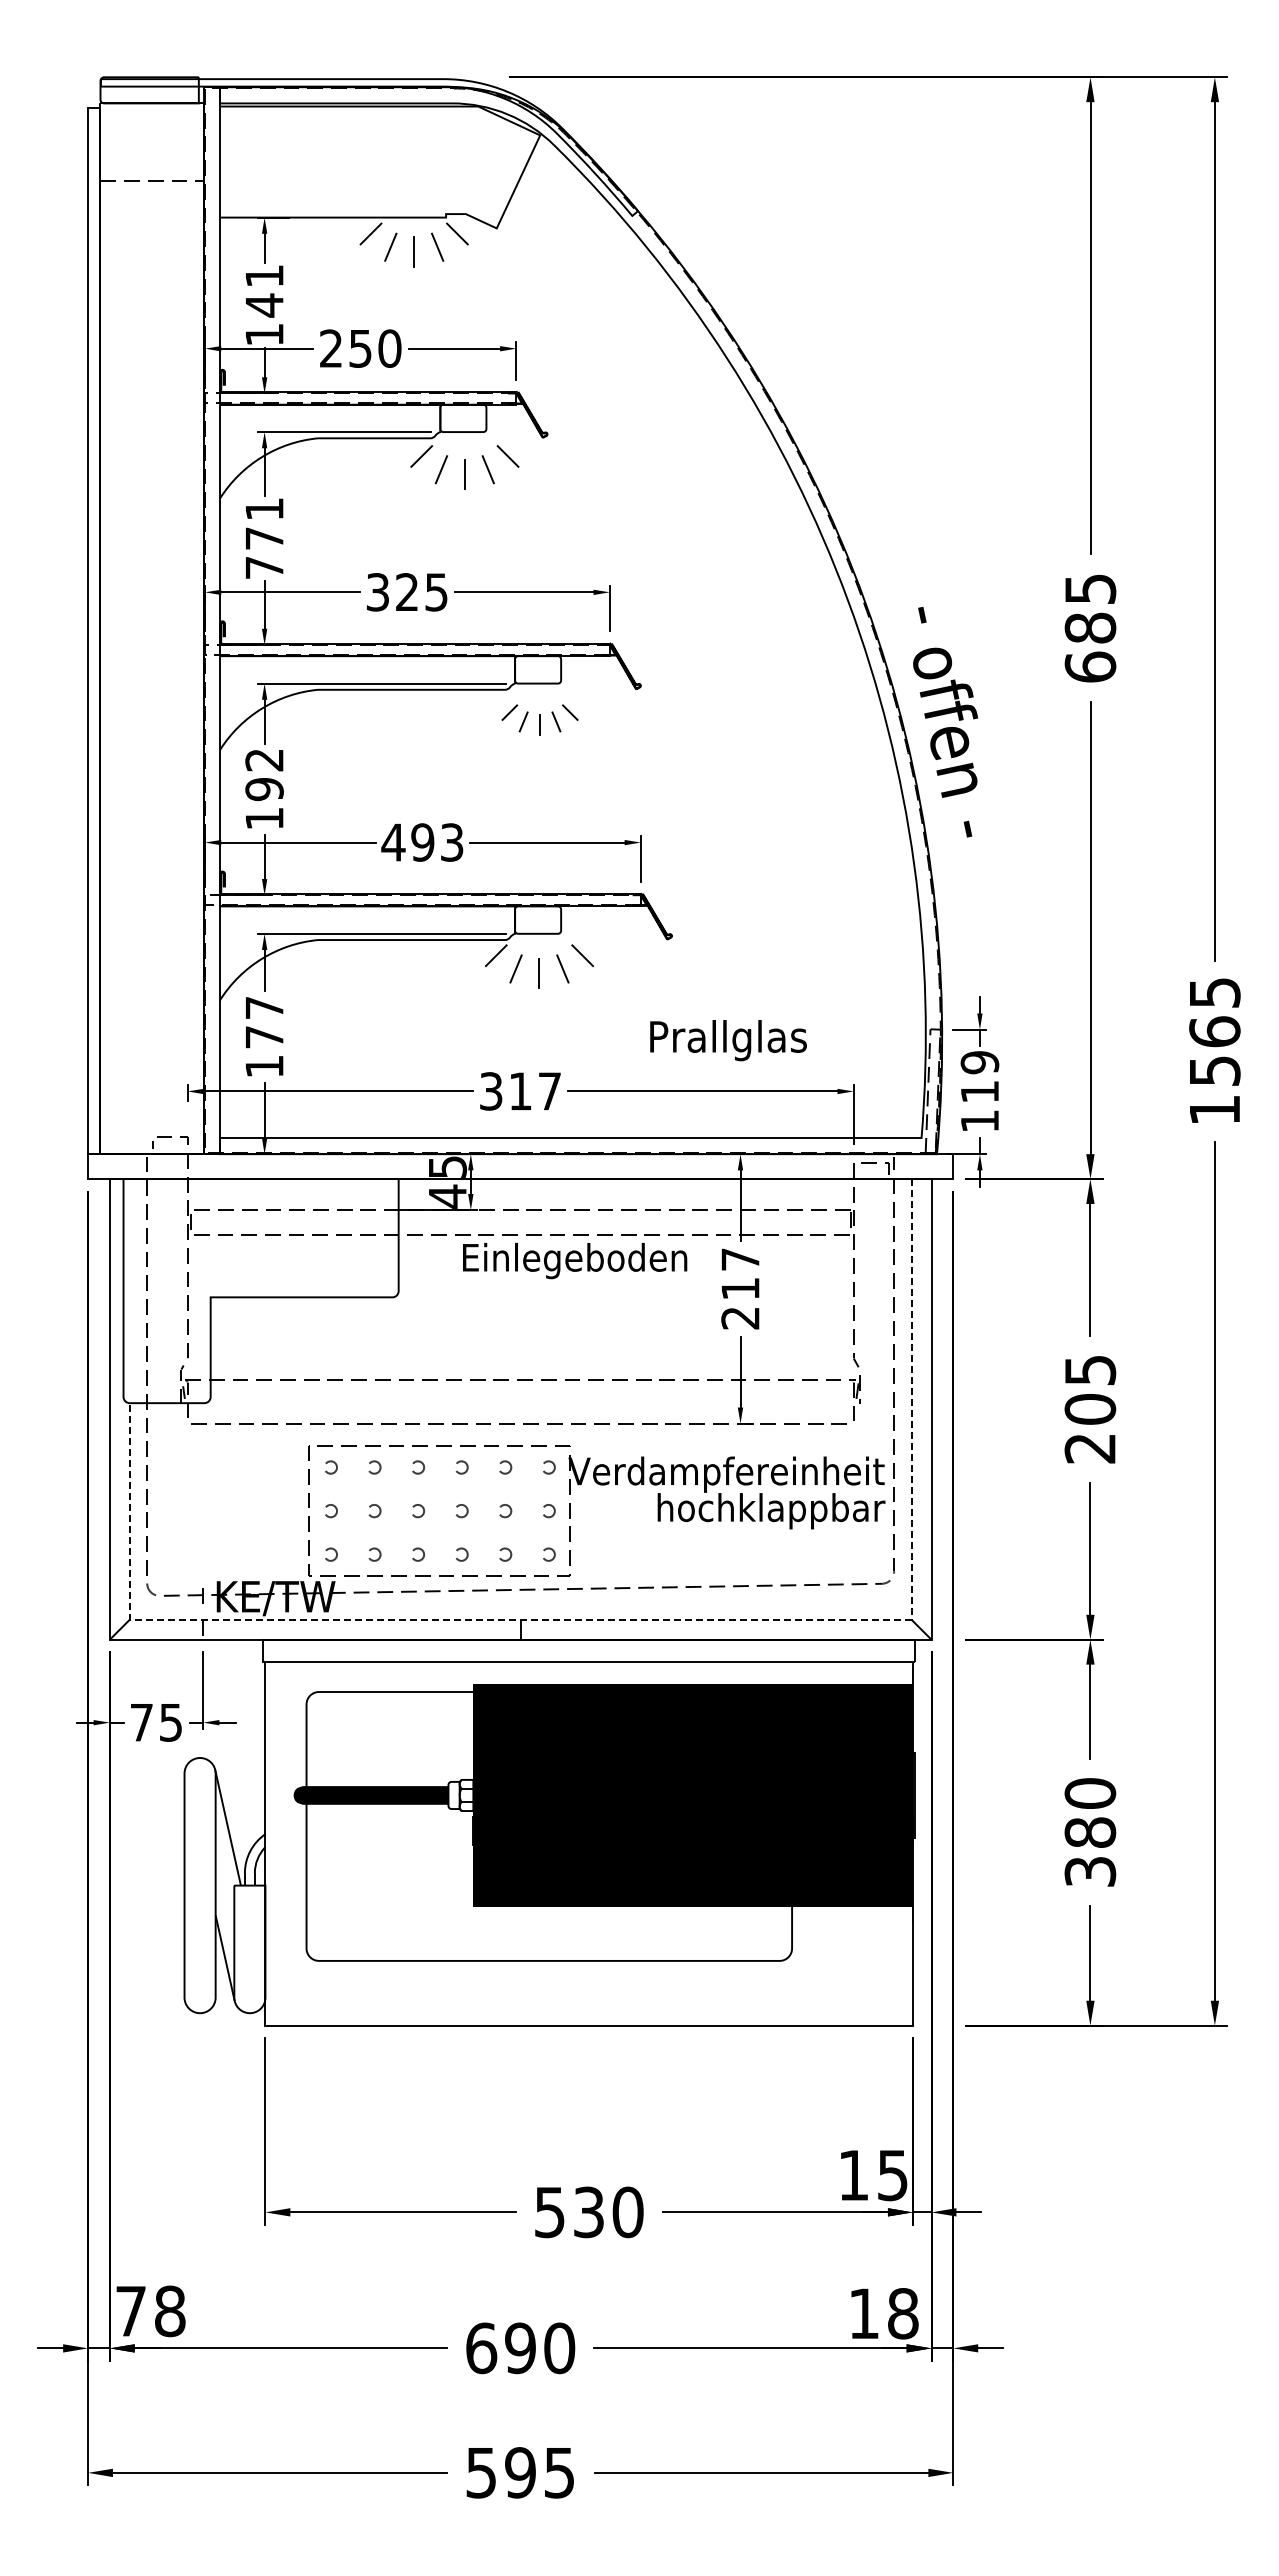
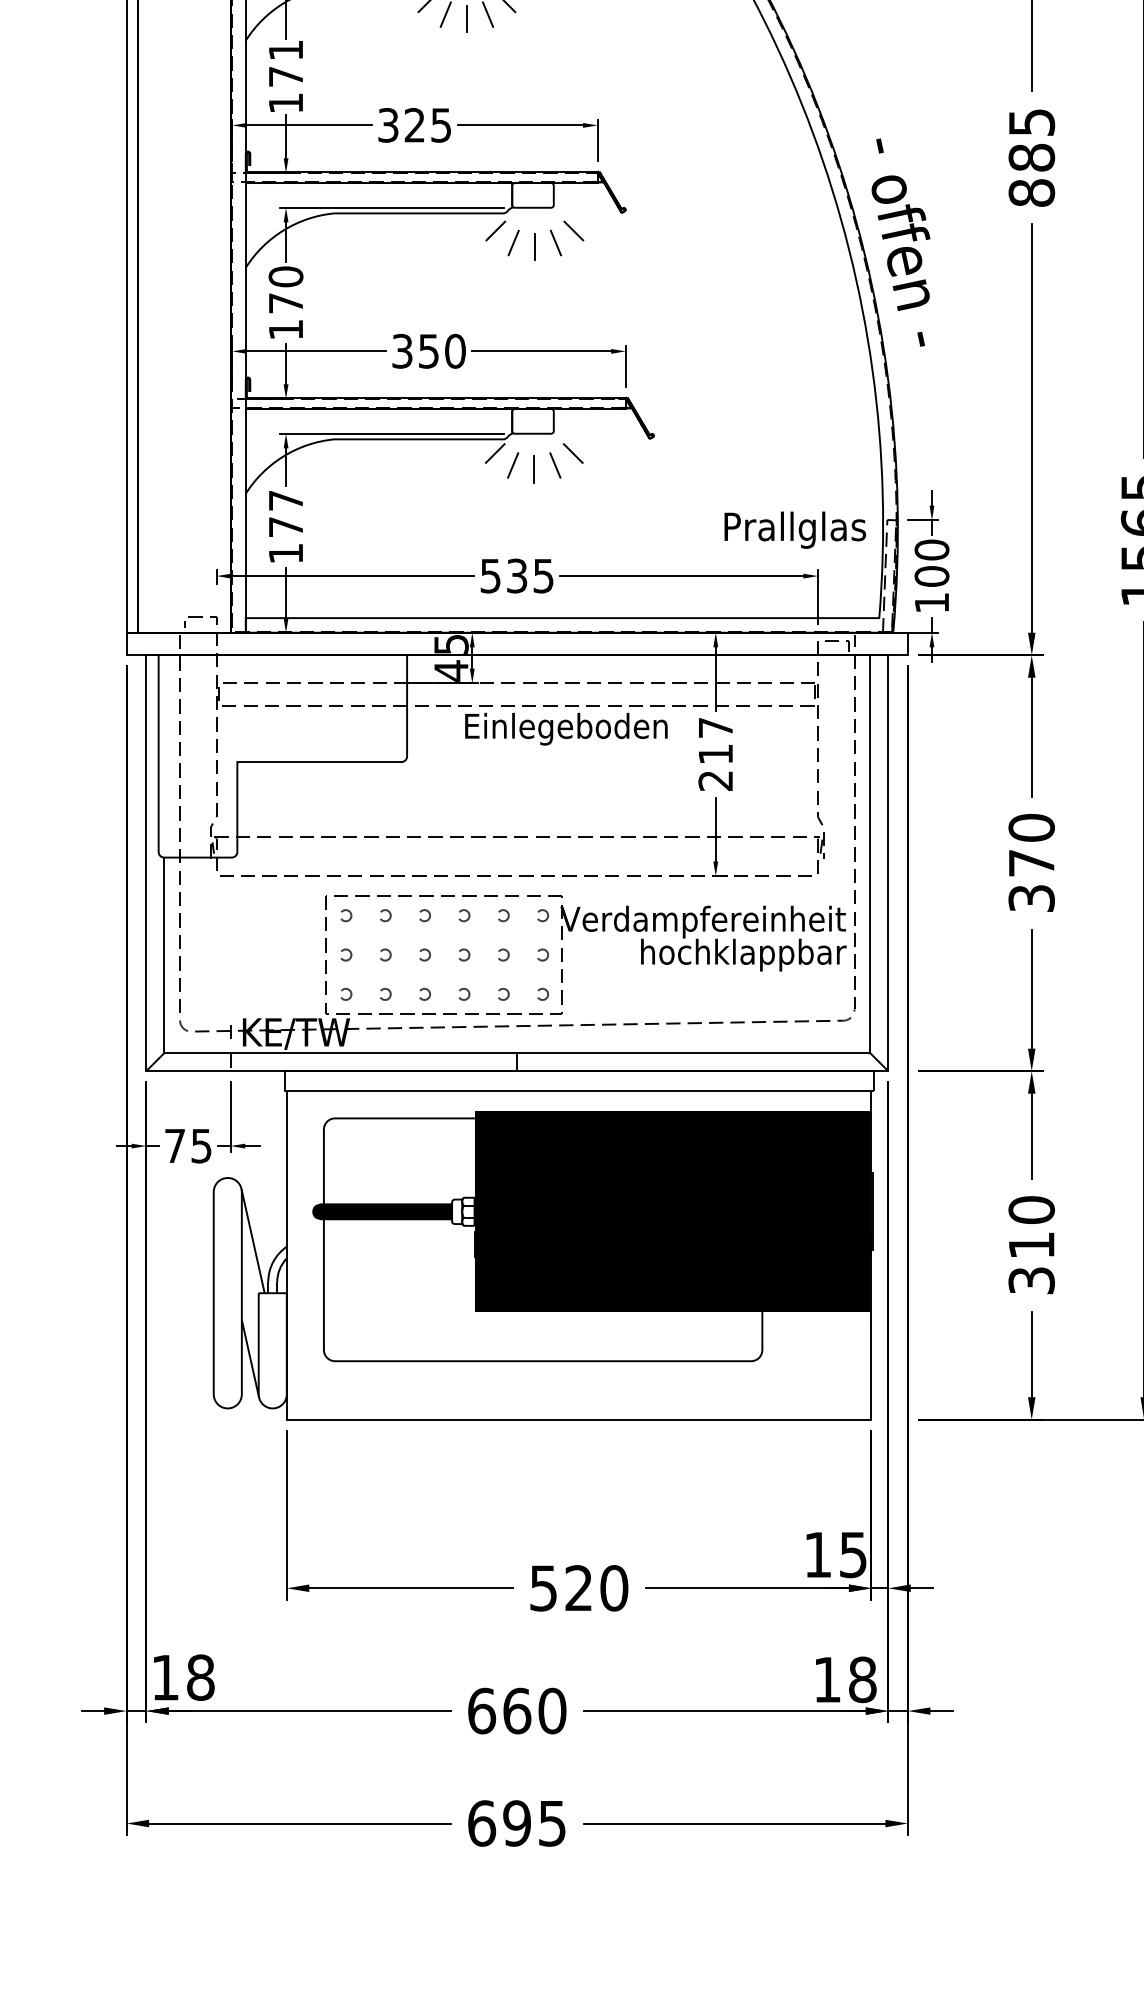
text: (264, 567) -> (285, 102), 771 -> 171
text: (1090, 666) -> (1031, 192), 685 -> 885
part: (539, 720) -> (534, 241), size x1.43
text: (264, 774) -> (285, 289), 192 -> 170
text: (422, 842) -> (428, 351), 493 -> 350
text: (728, 1040) -> (795, 530), moved
text: (979, 1077) -> (931, 563), 119 -> 100
text: (520, 1091) -> (517, 576), 317 -> 535
text: (1090, 1408) -> (1031, 862), 205 -> 370
line: (632, 1619) -> (618, 1052), dashed -> solid
text: (1090, 1832) -> (1031, 1245), 380 -> 310
text: (588, 2212) -> (578, 1588), 530 -> 520
text: (130, 2311) -> (164, 1677), 78 -> 18
text: (520, 2348) -> (517, 1711), 690 -> 660
text: (481, 2472) -> (481, 1823), 595 -> 695

